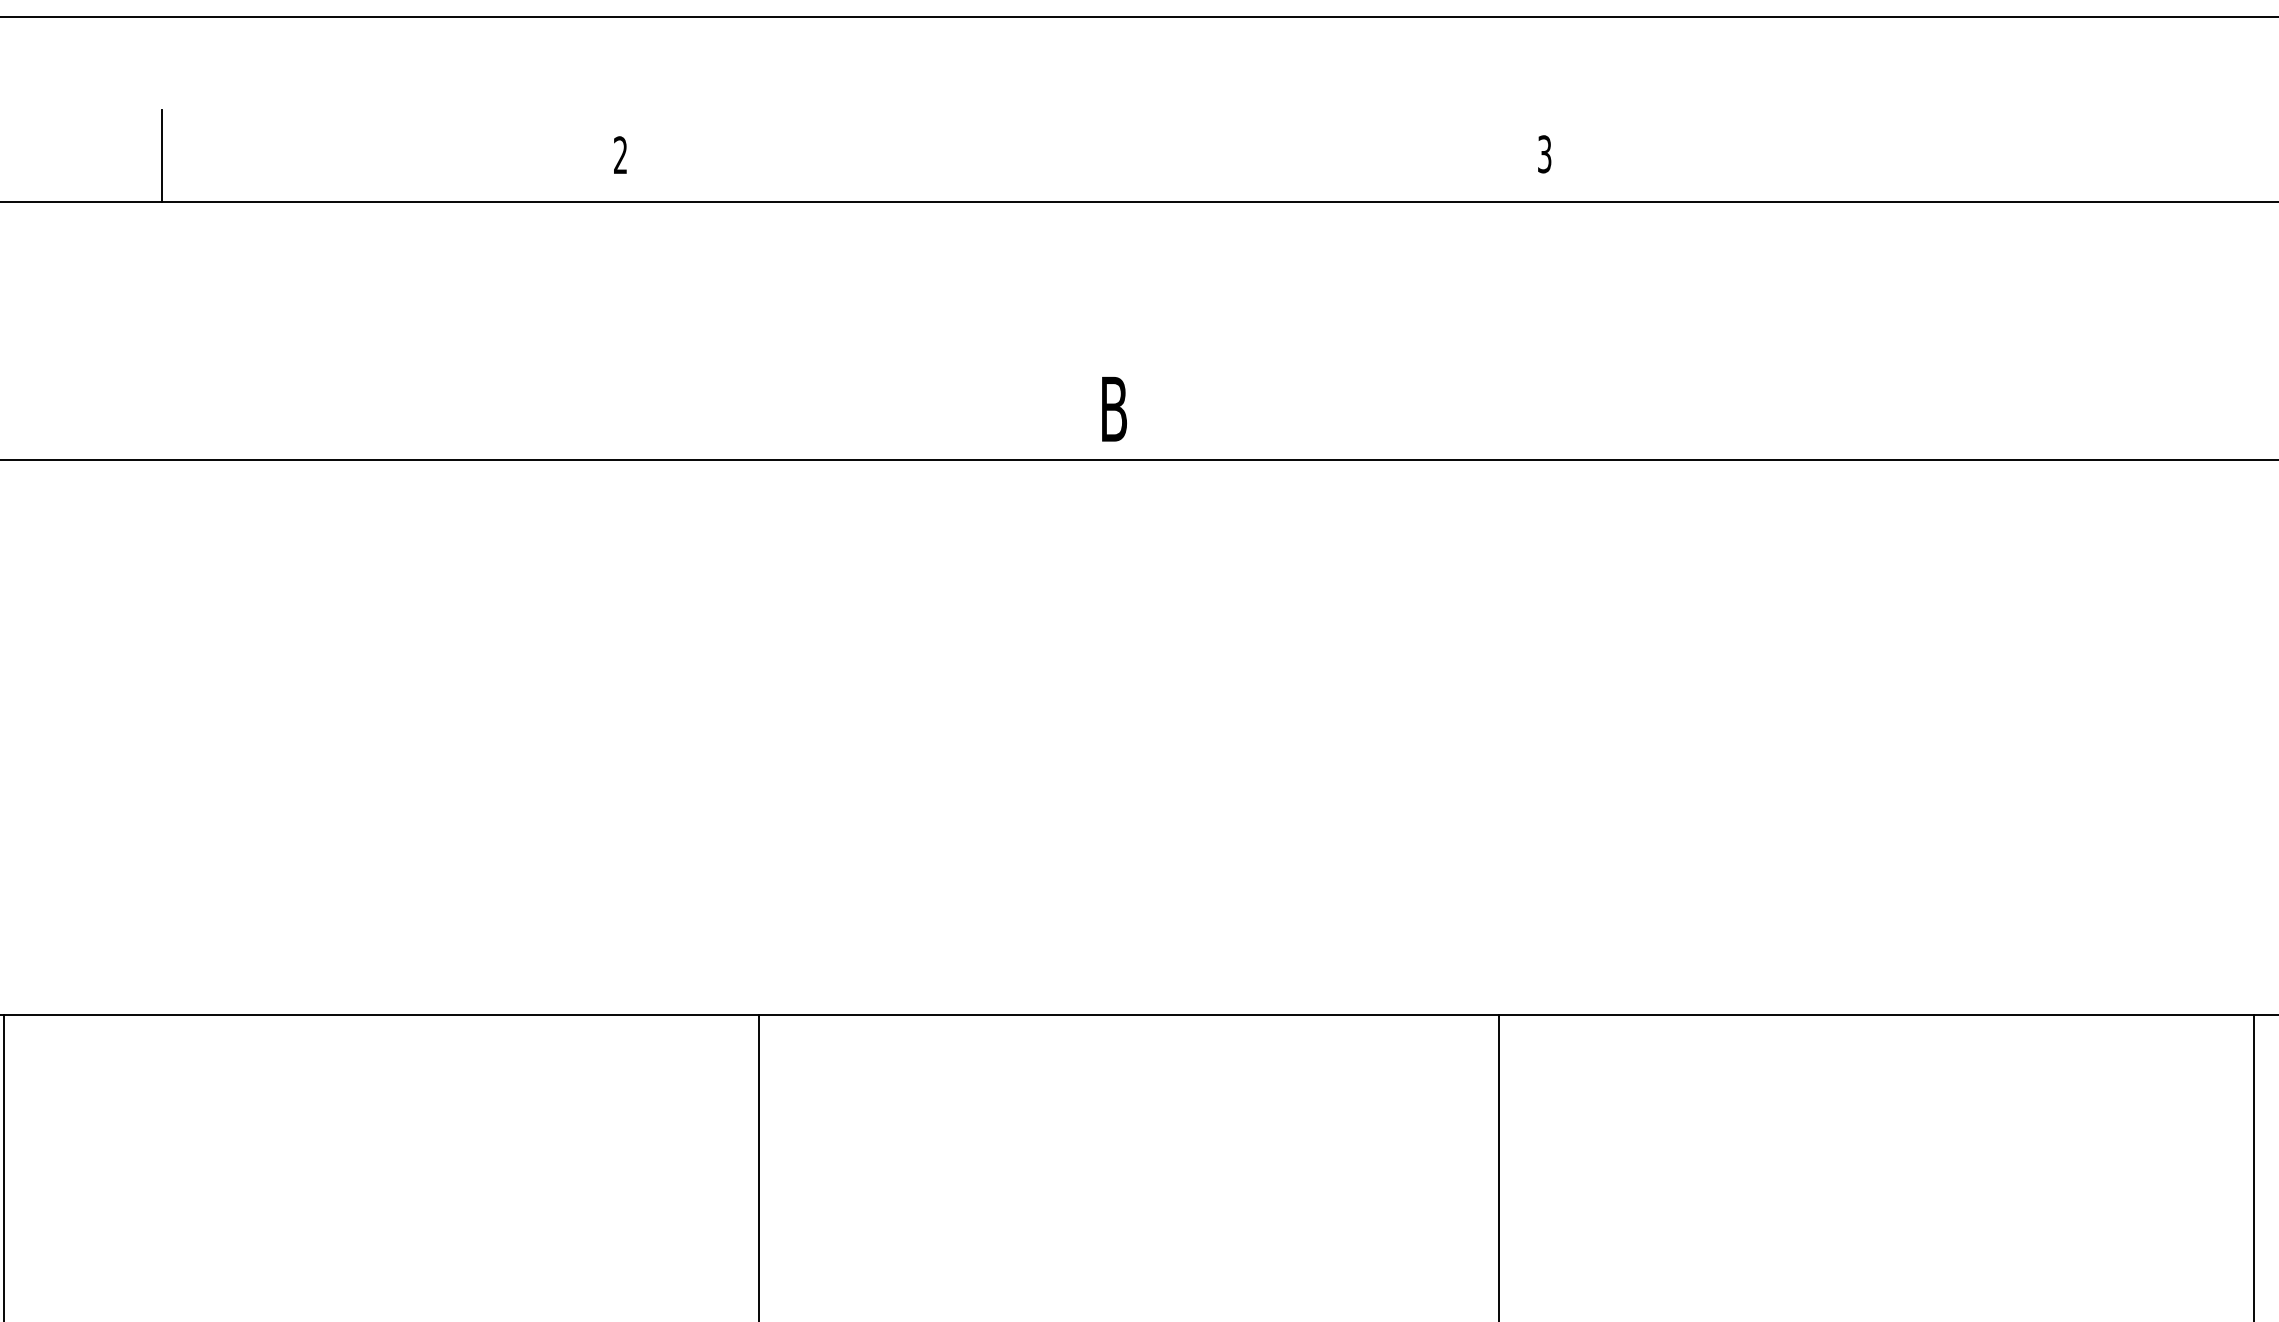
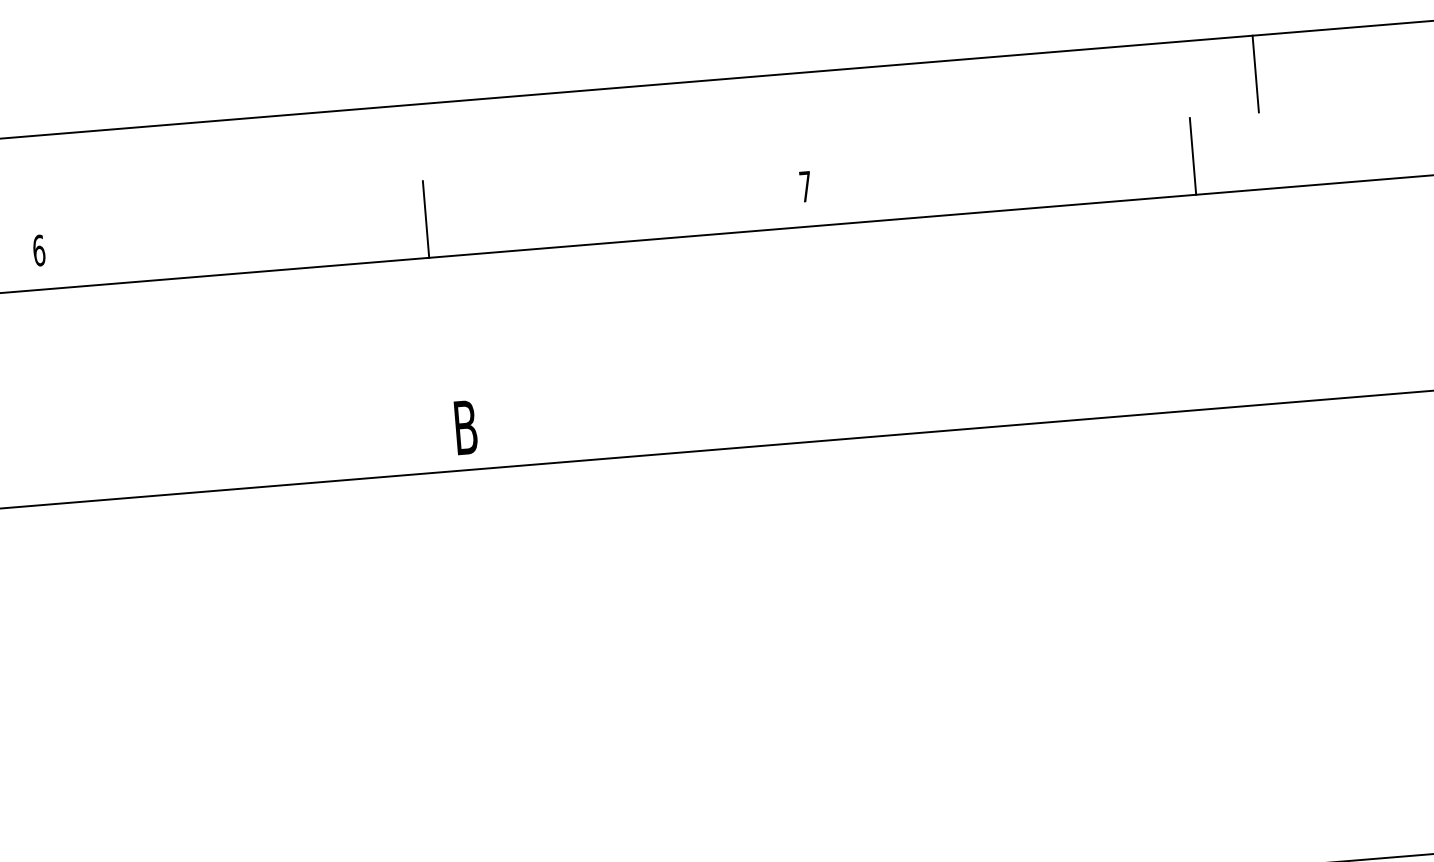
line: (2094, 63) -> (1255, 73), added
text: (1544, 154) -> (805, 186), 3 -> 7
text: (620, 155) -> (38, 250), 2 -> 6
line: (1087, 155) -> (426, 218), added
line: (2011, 155) -> (1192, 155), added

